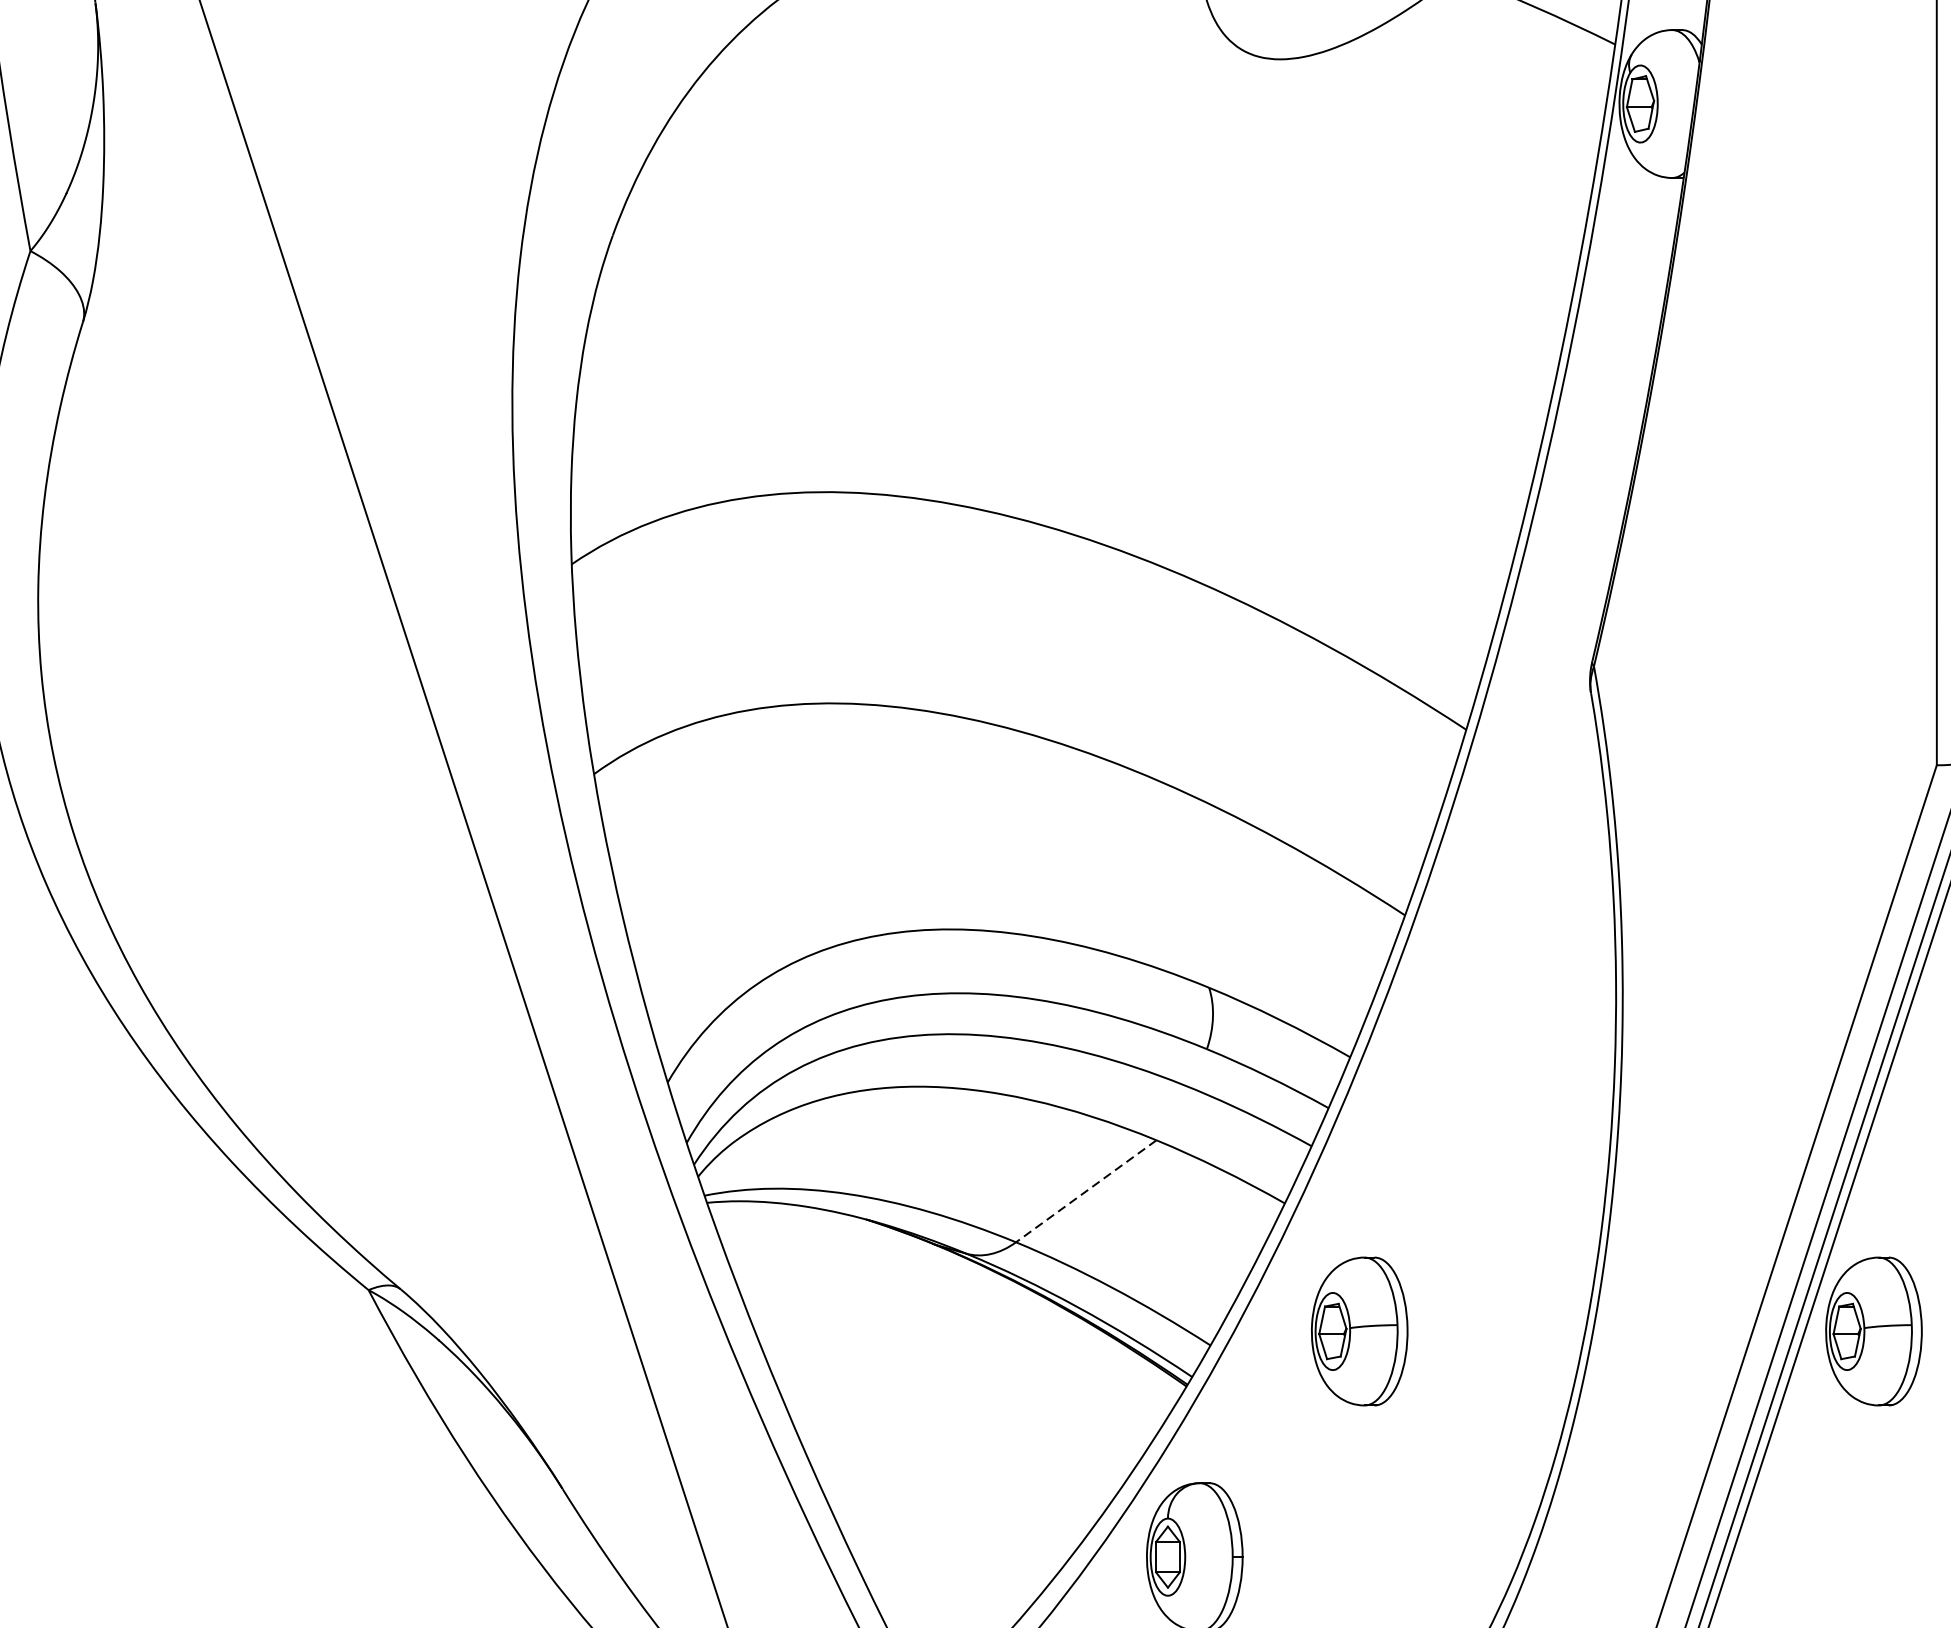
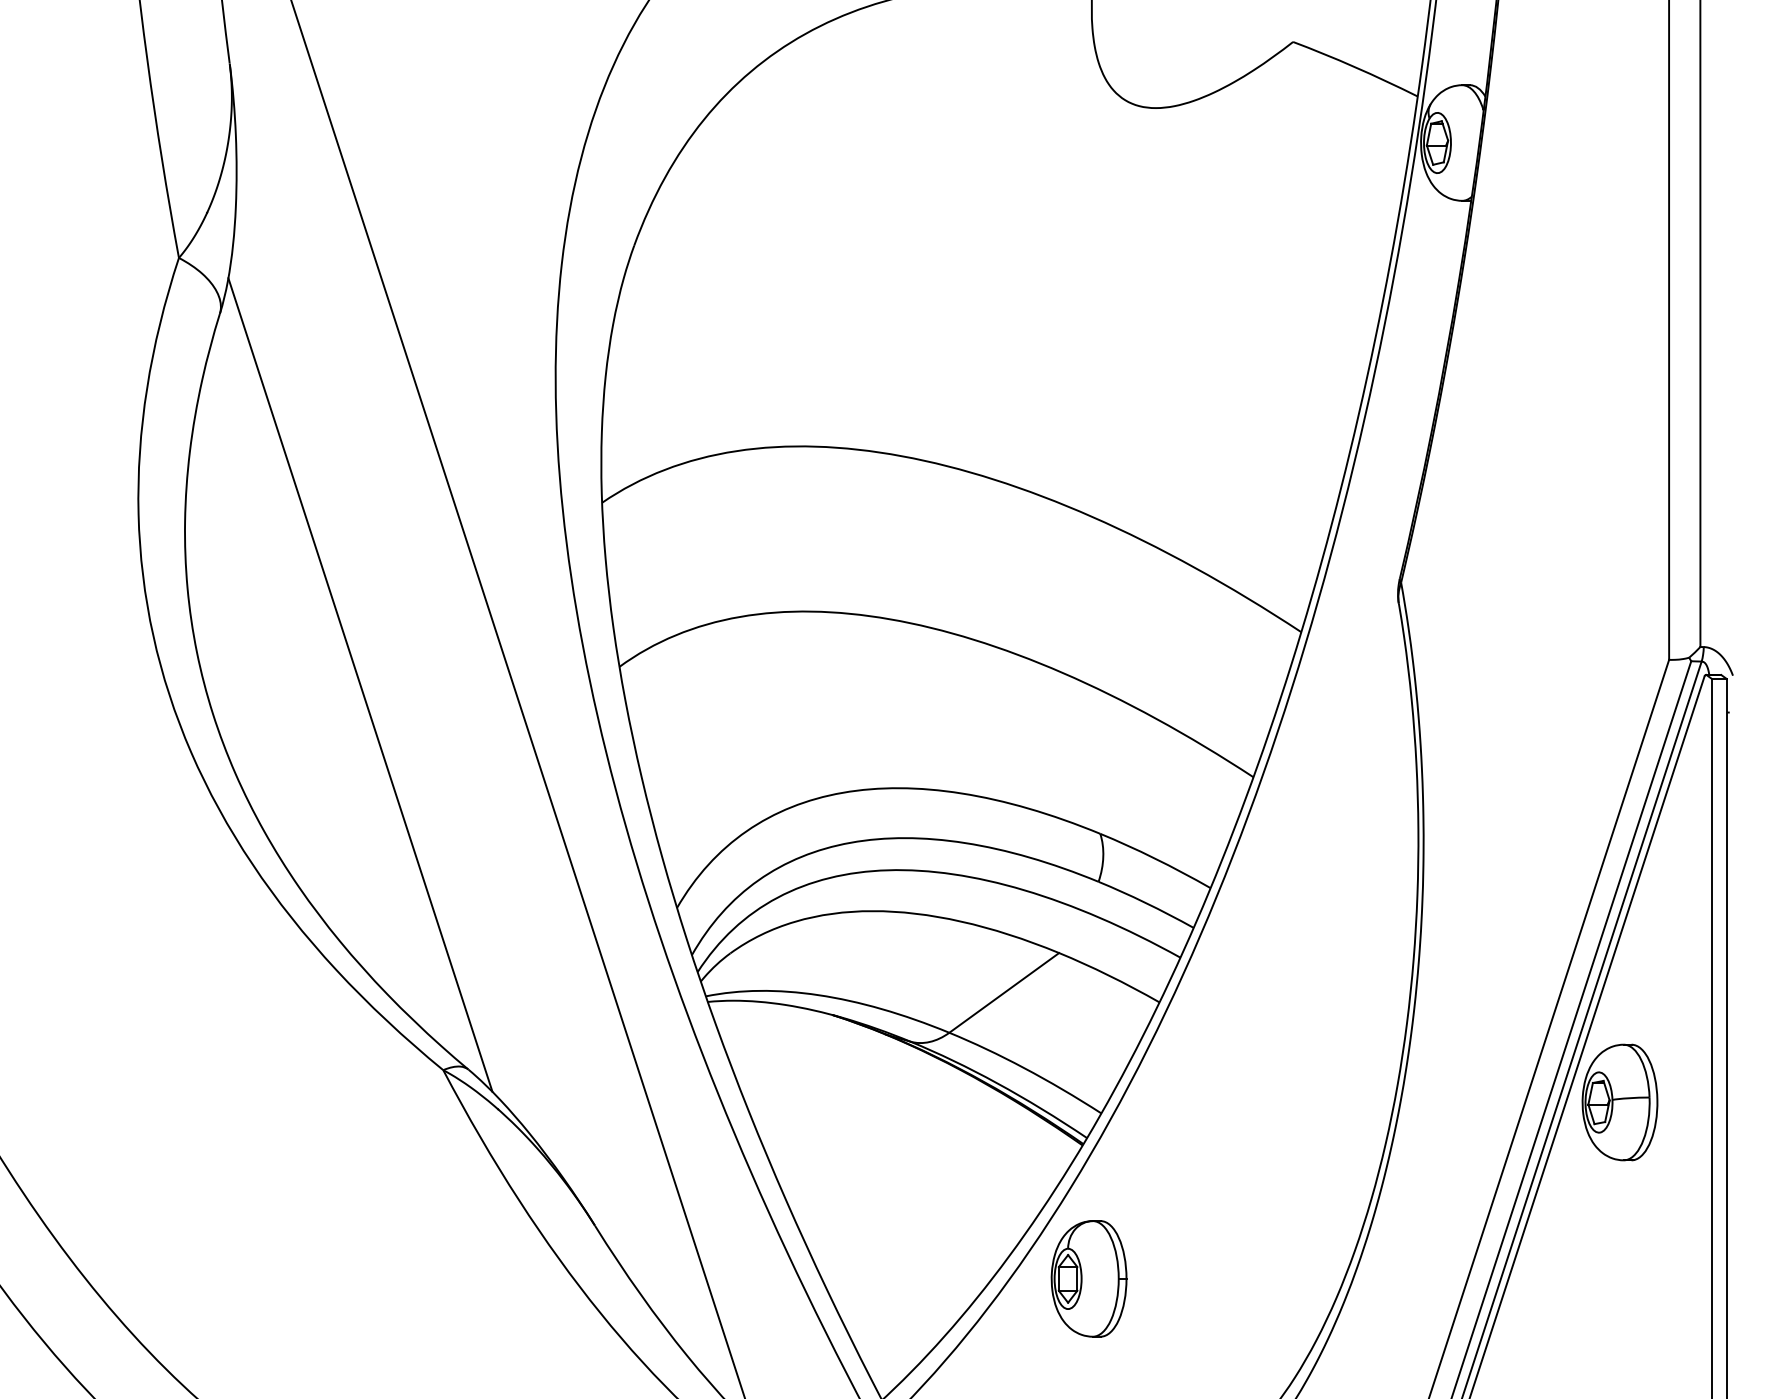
line: (262, 796) -> (360, 684), added
line: (1086, 1190) -> (1004, 992), dashed -> solid
part: (1359, 1331) -> (1217, 1102), removed

